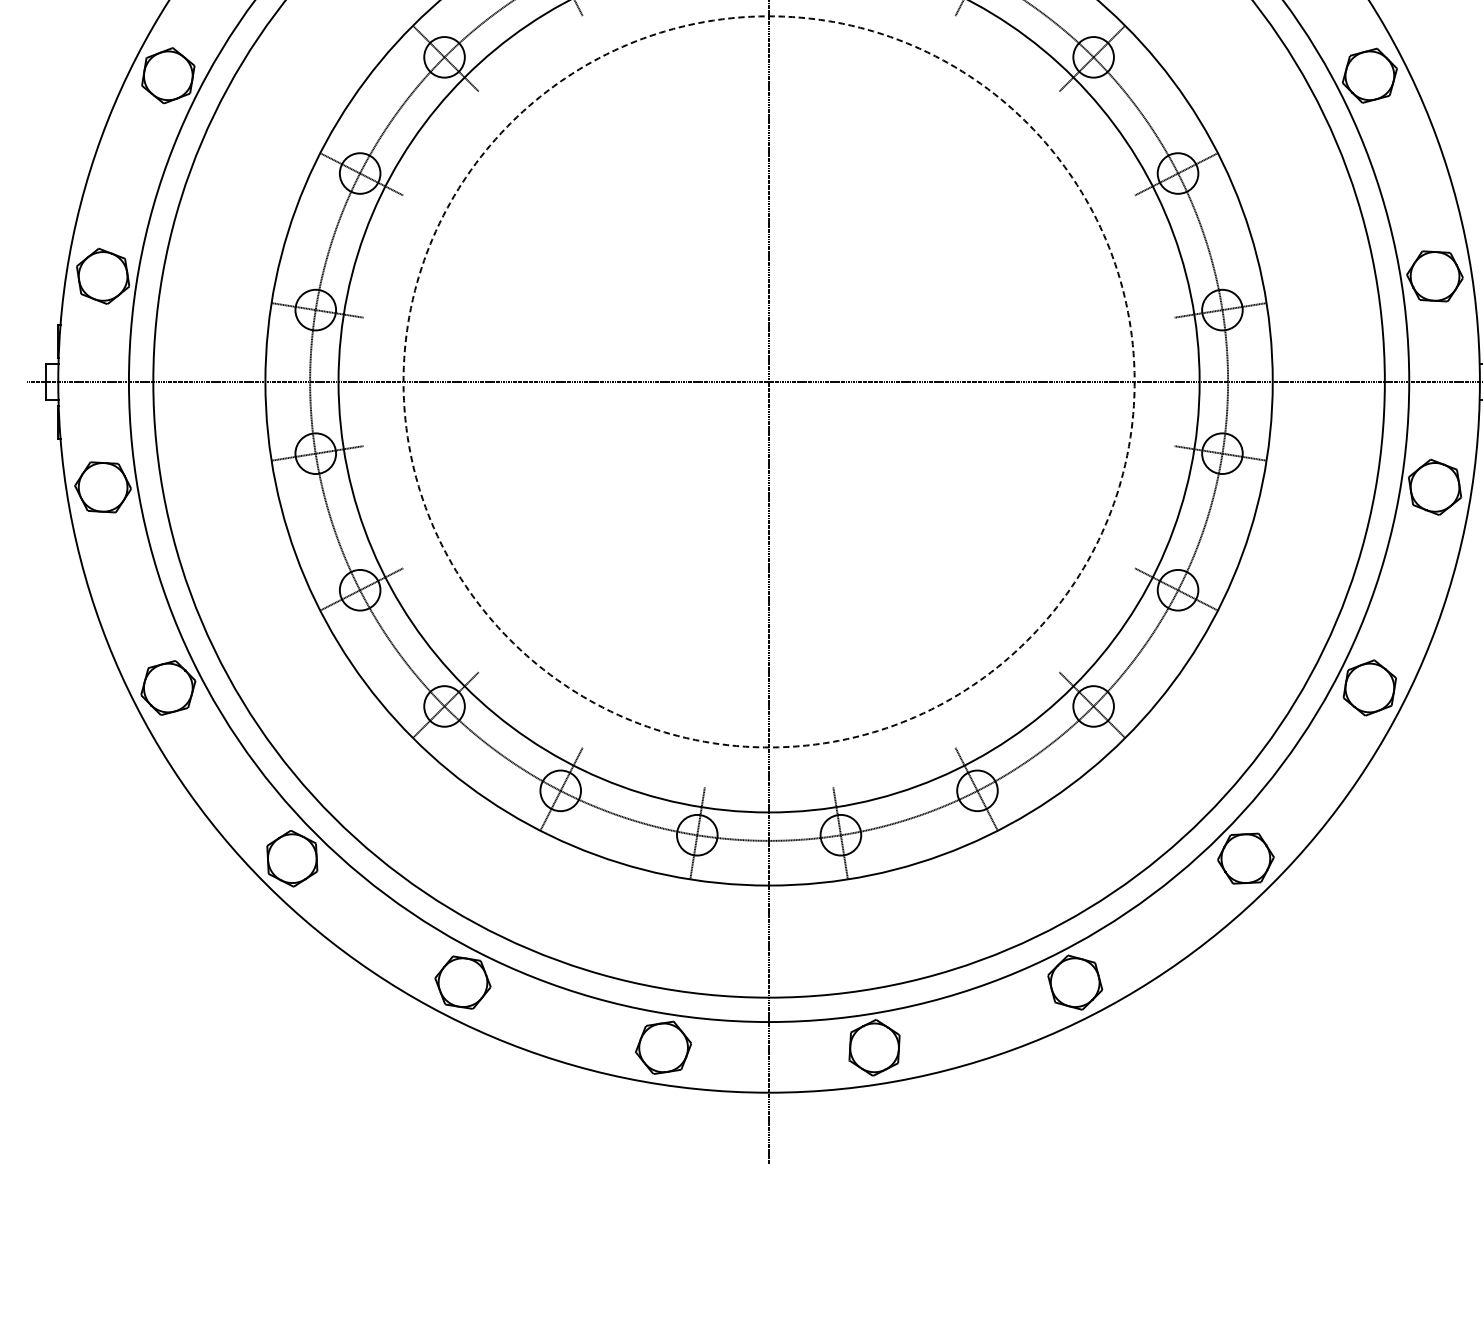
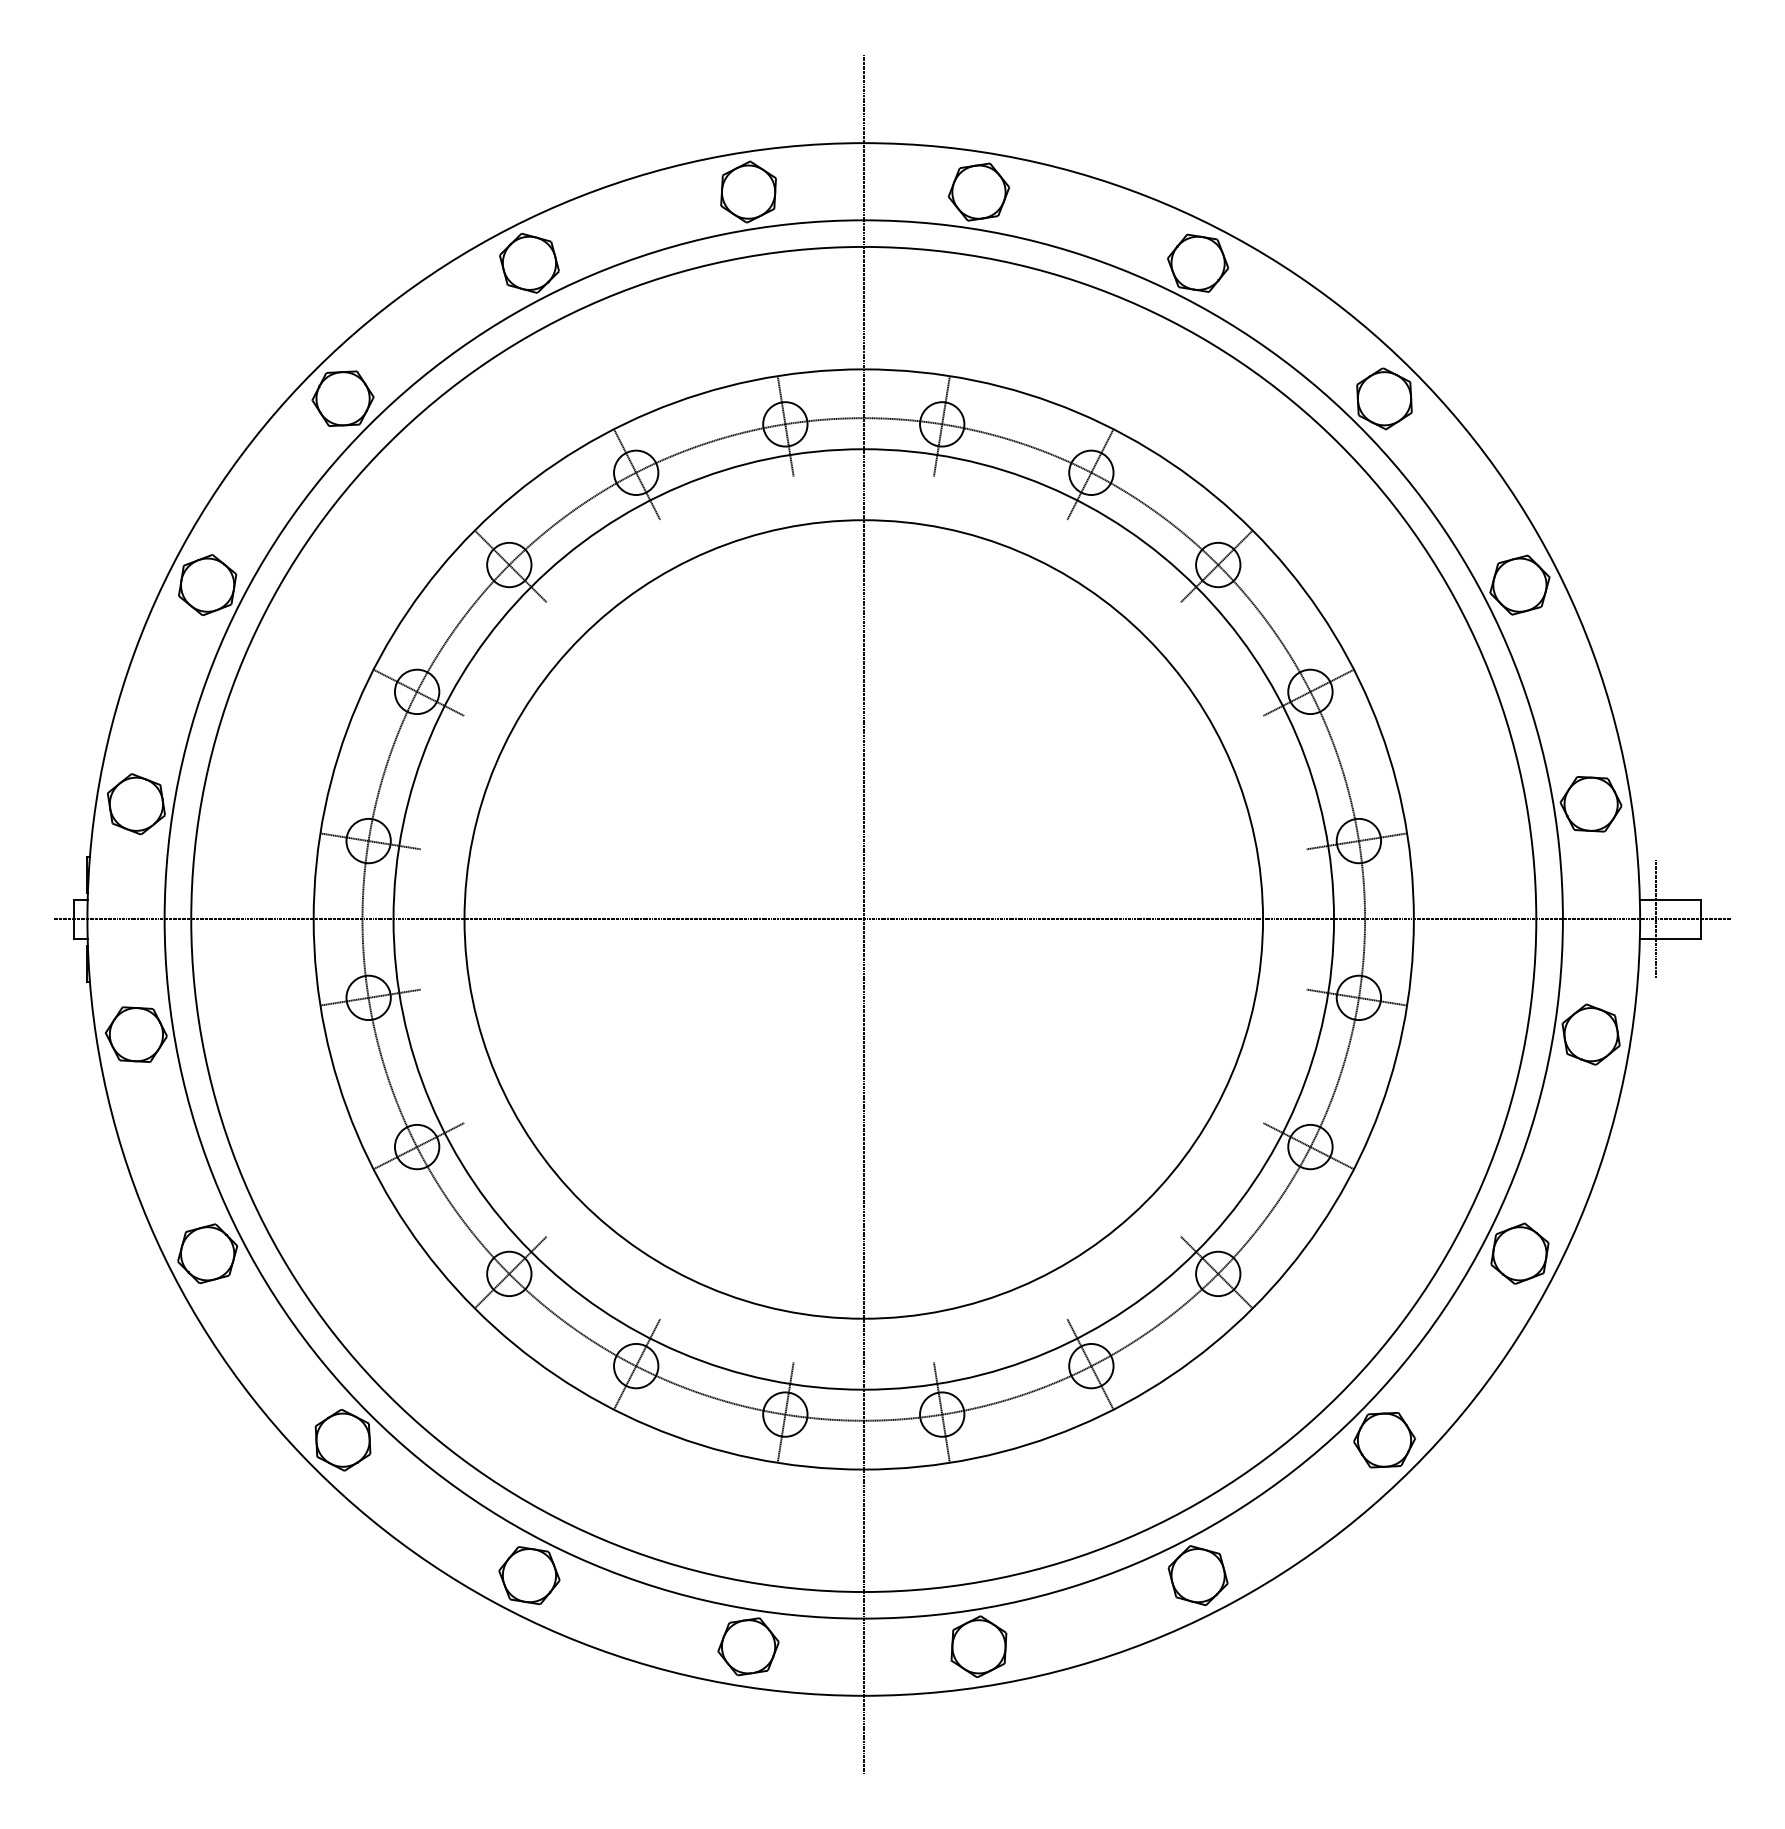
circle: (768, 381) -> (863, 919), dashed -> solid

